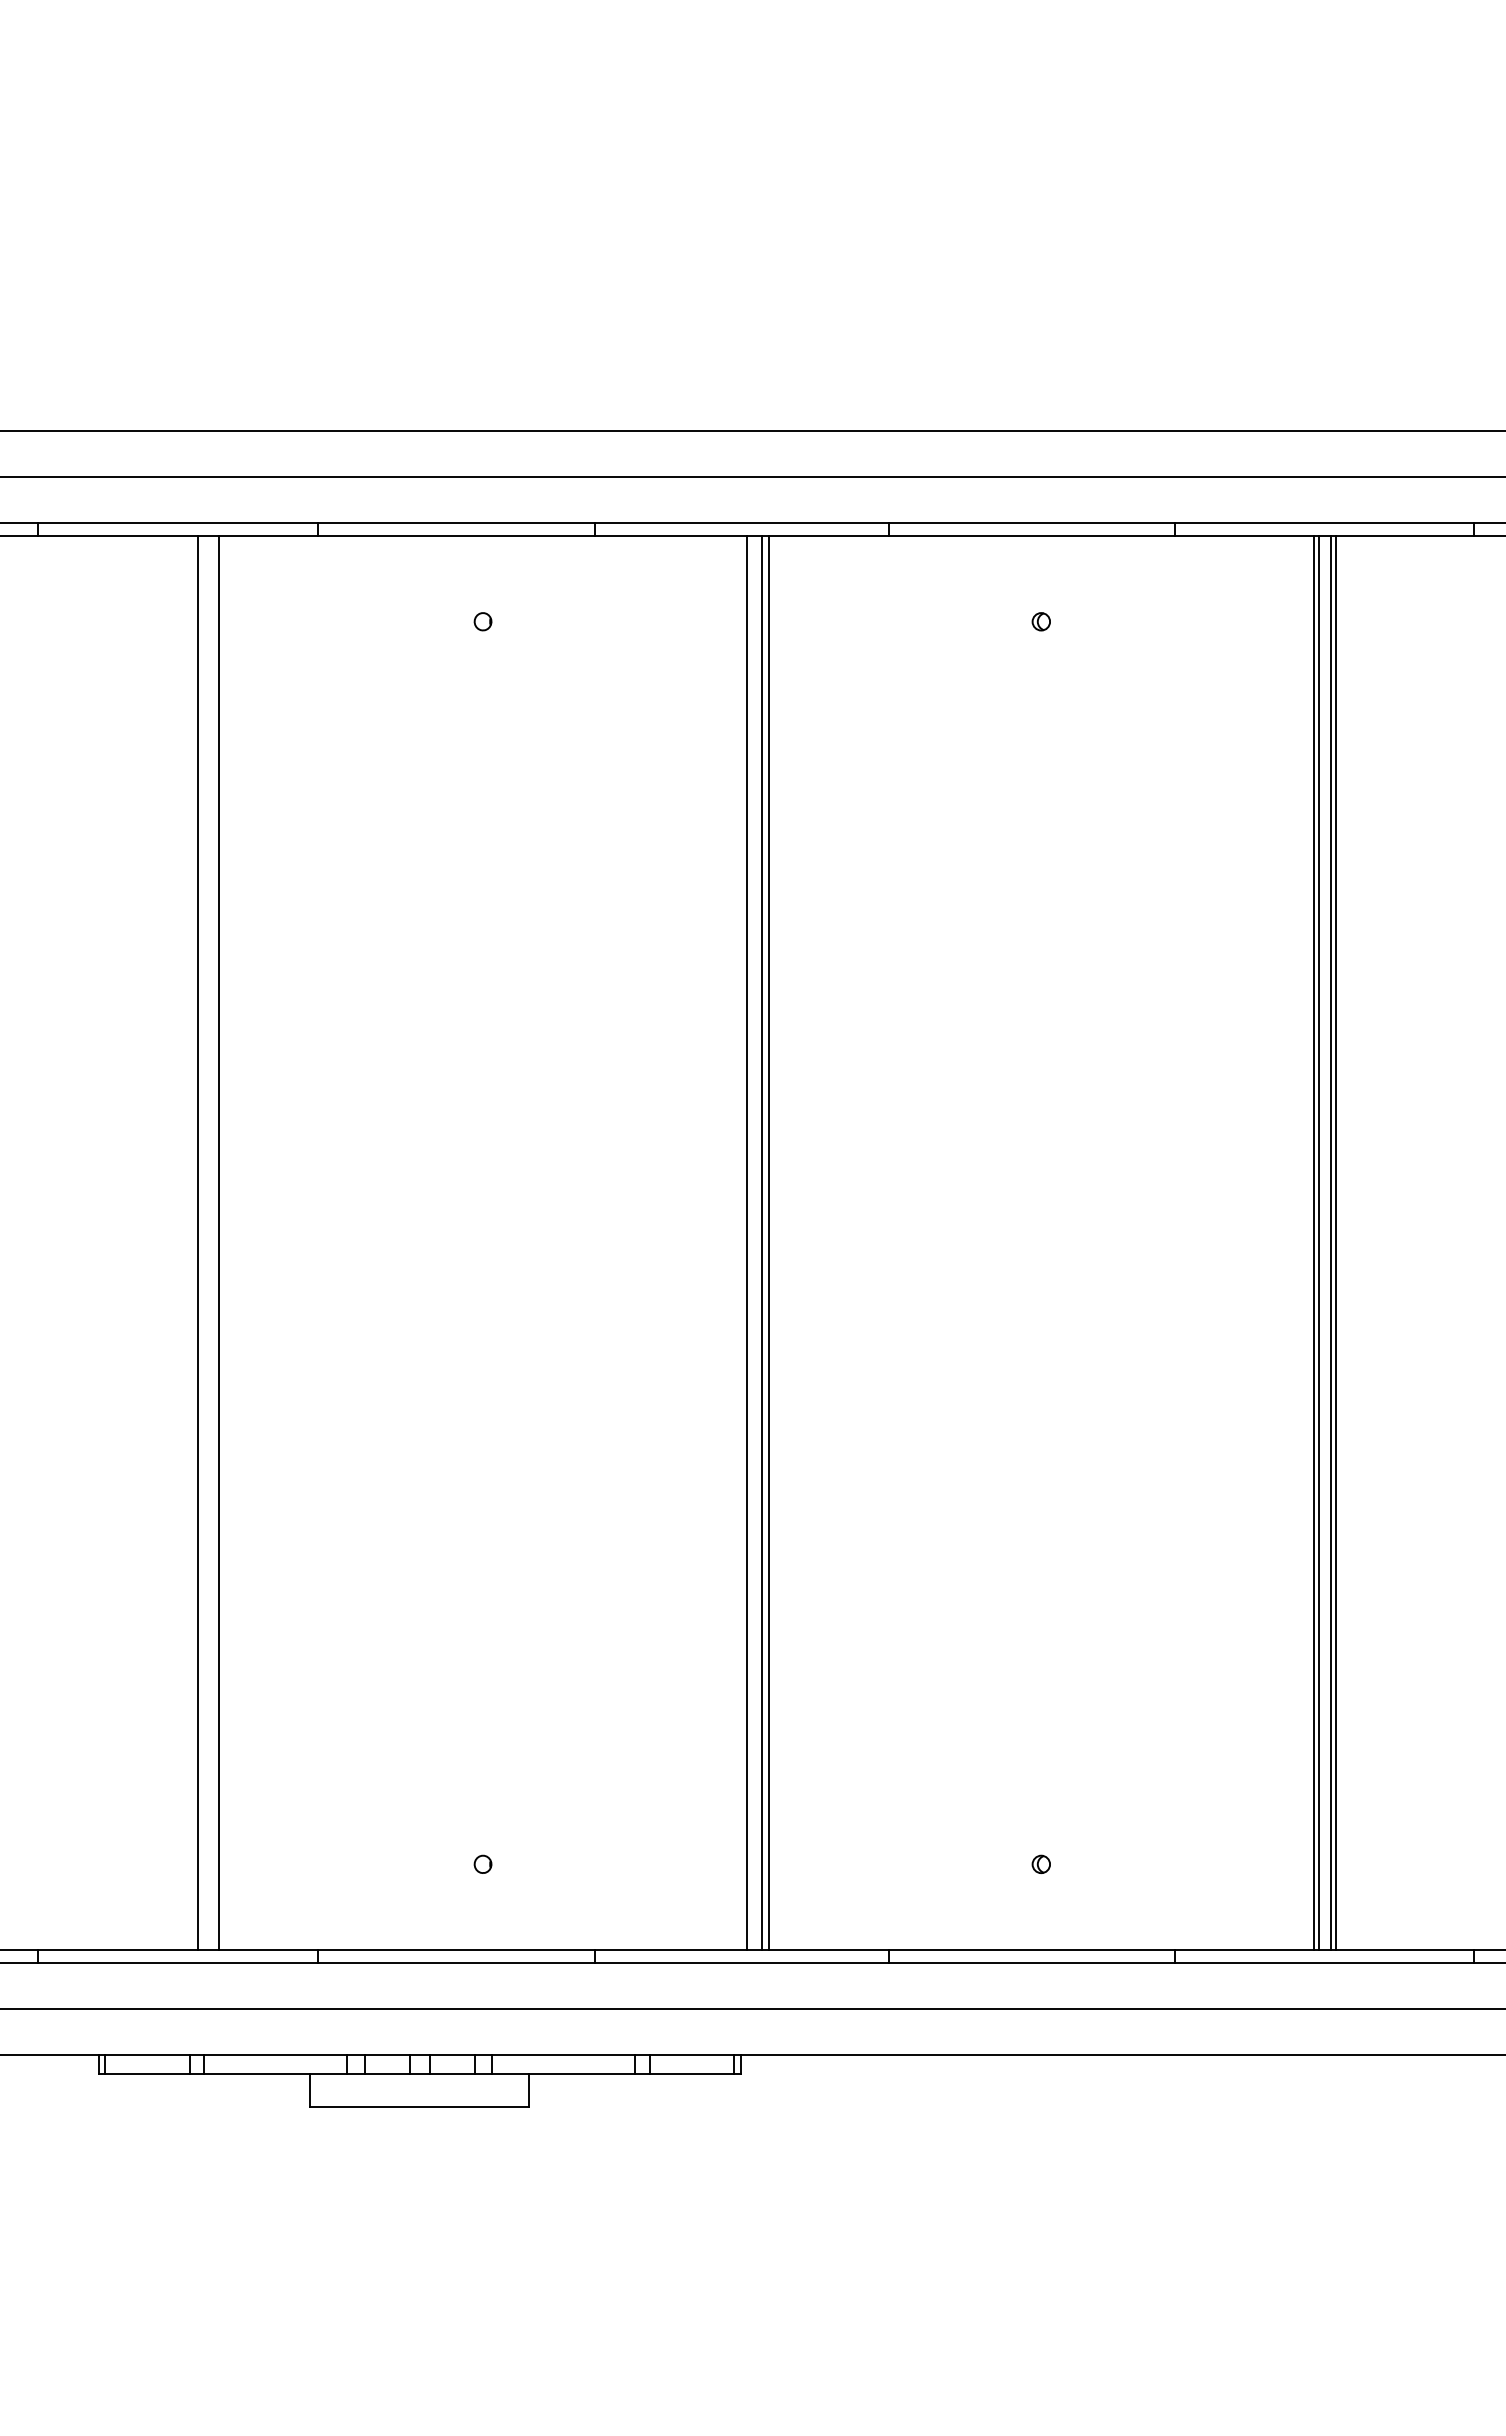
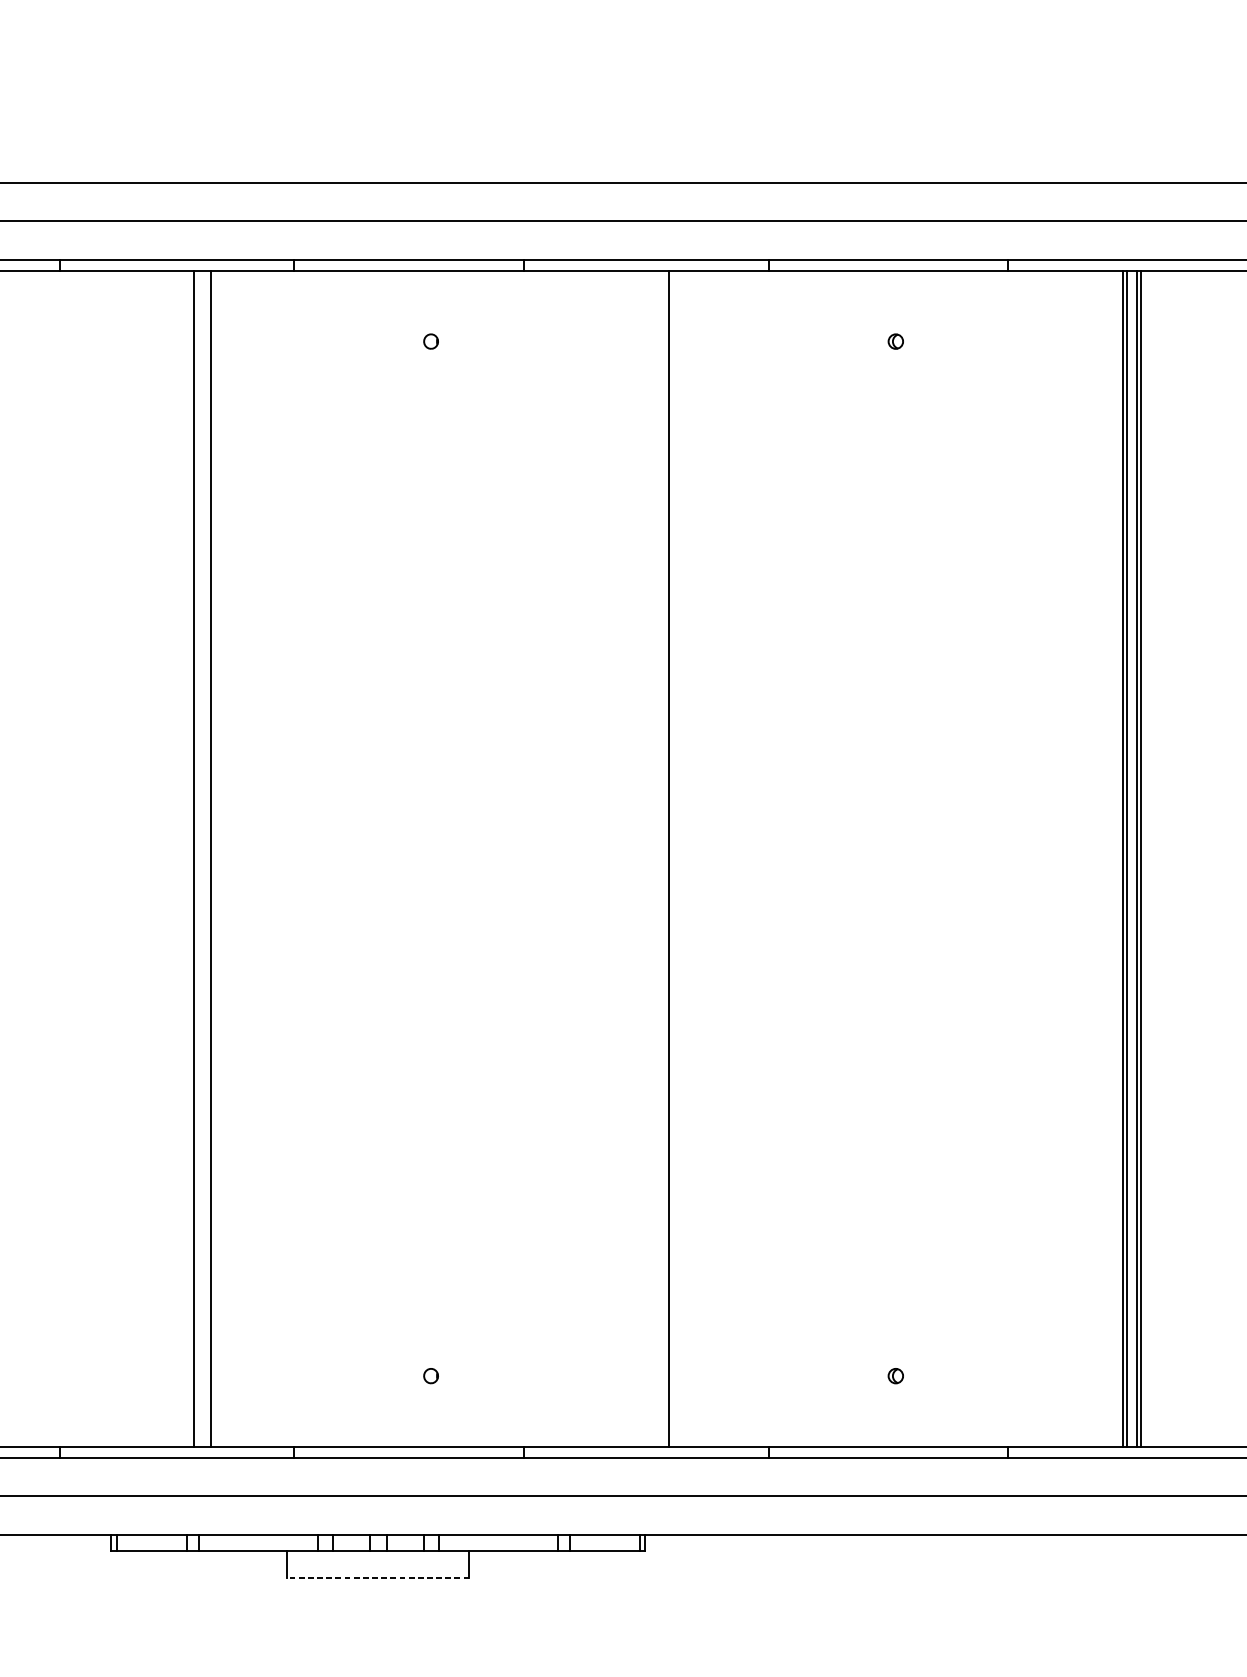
line: (746, 1242) -> (650, 858), removed
line: (762, 1242) -> (663, 858), removed
line: (419, 2107) -> (378, 1578), solid -> dashed

